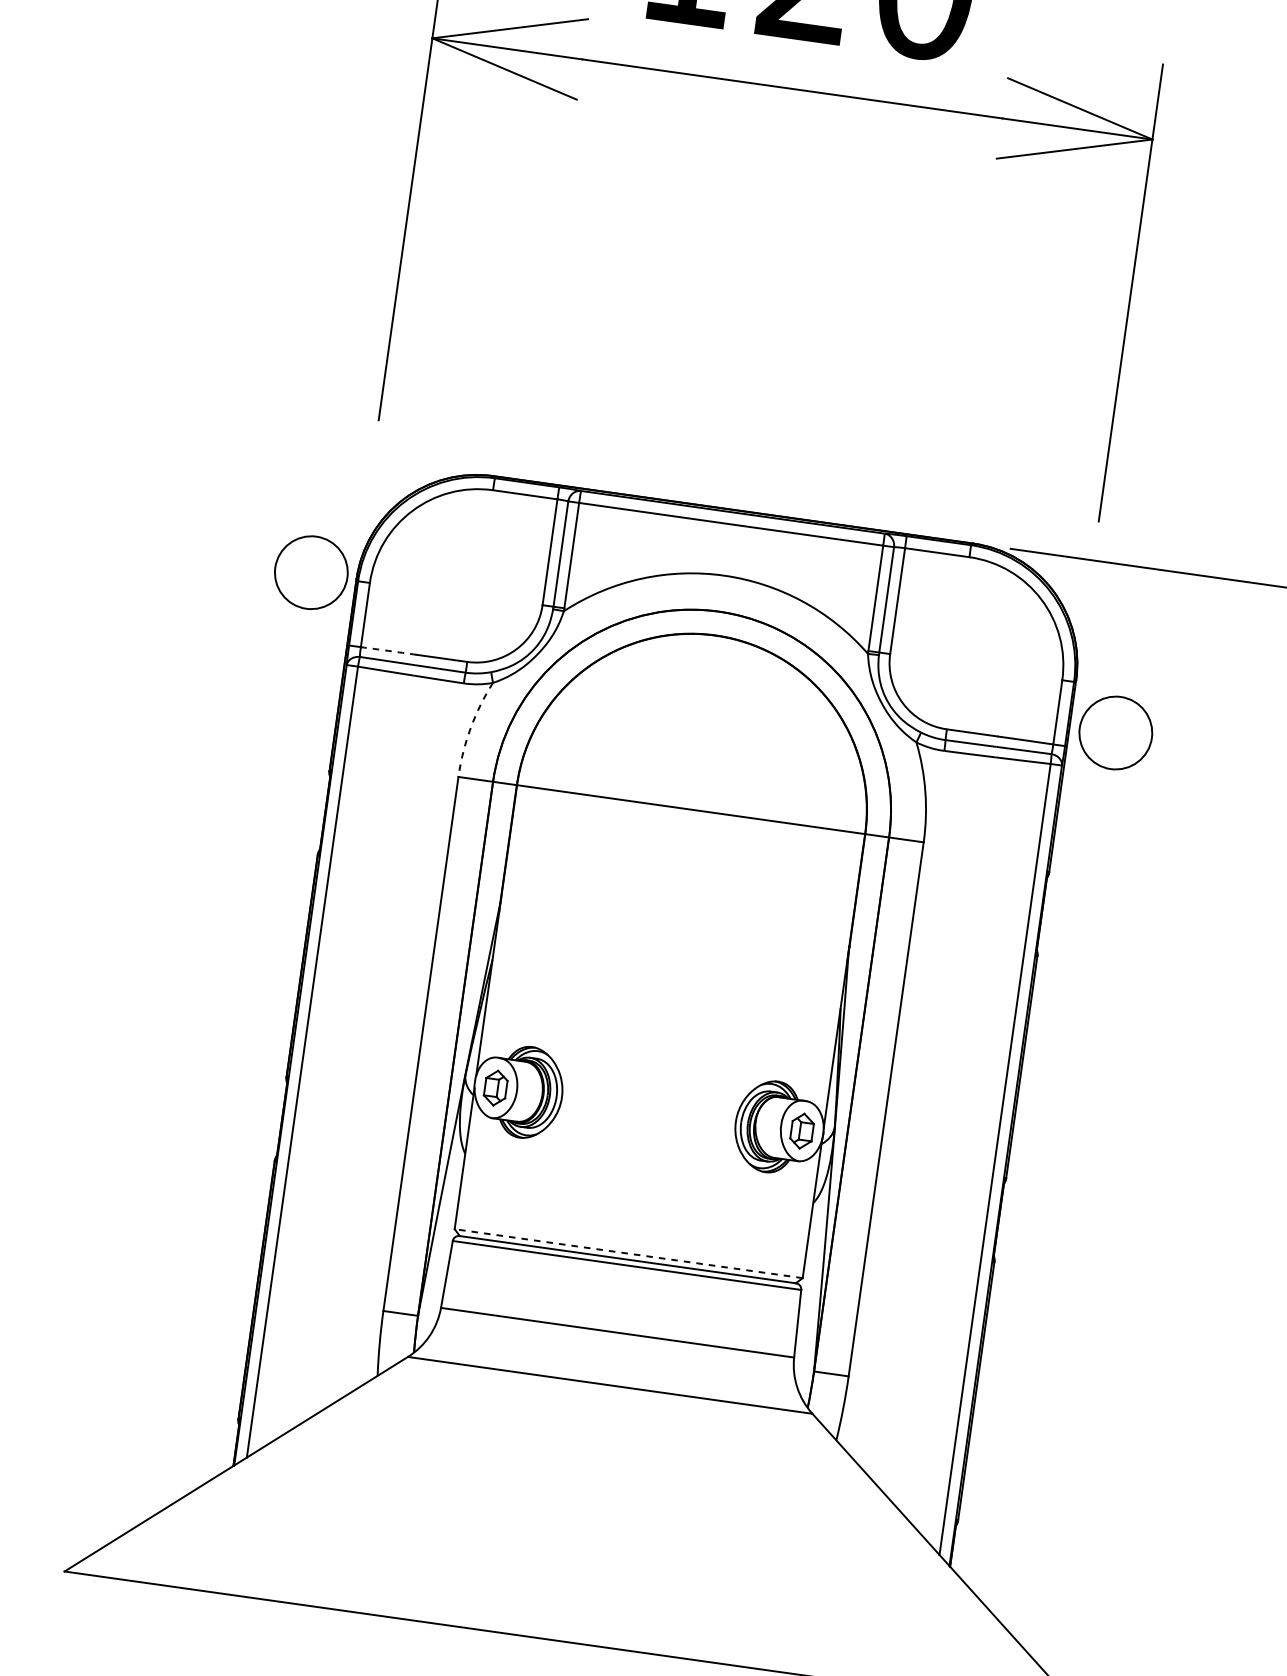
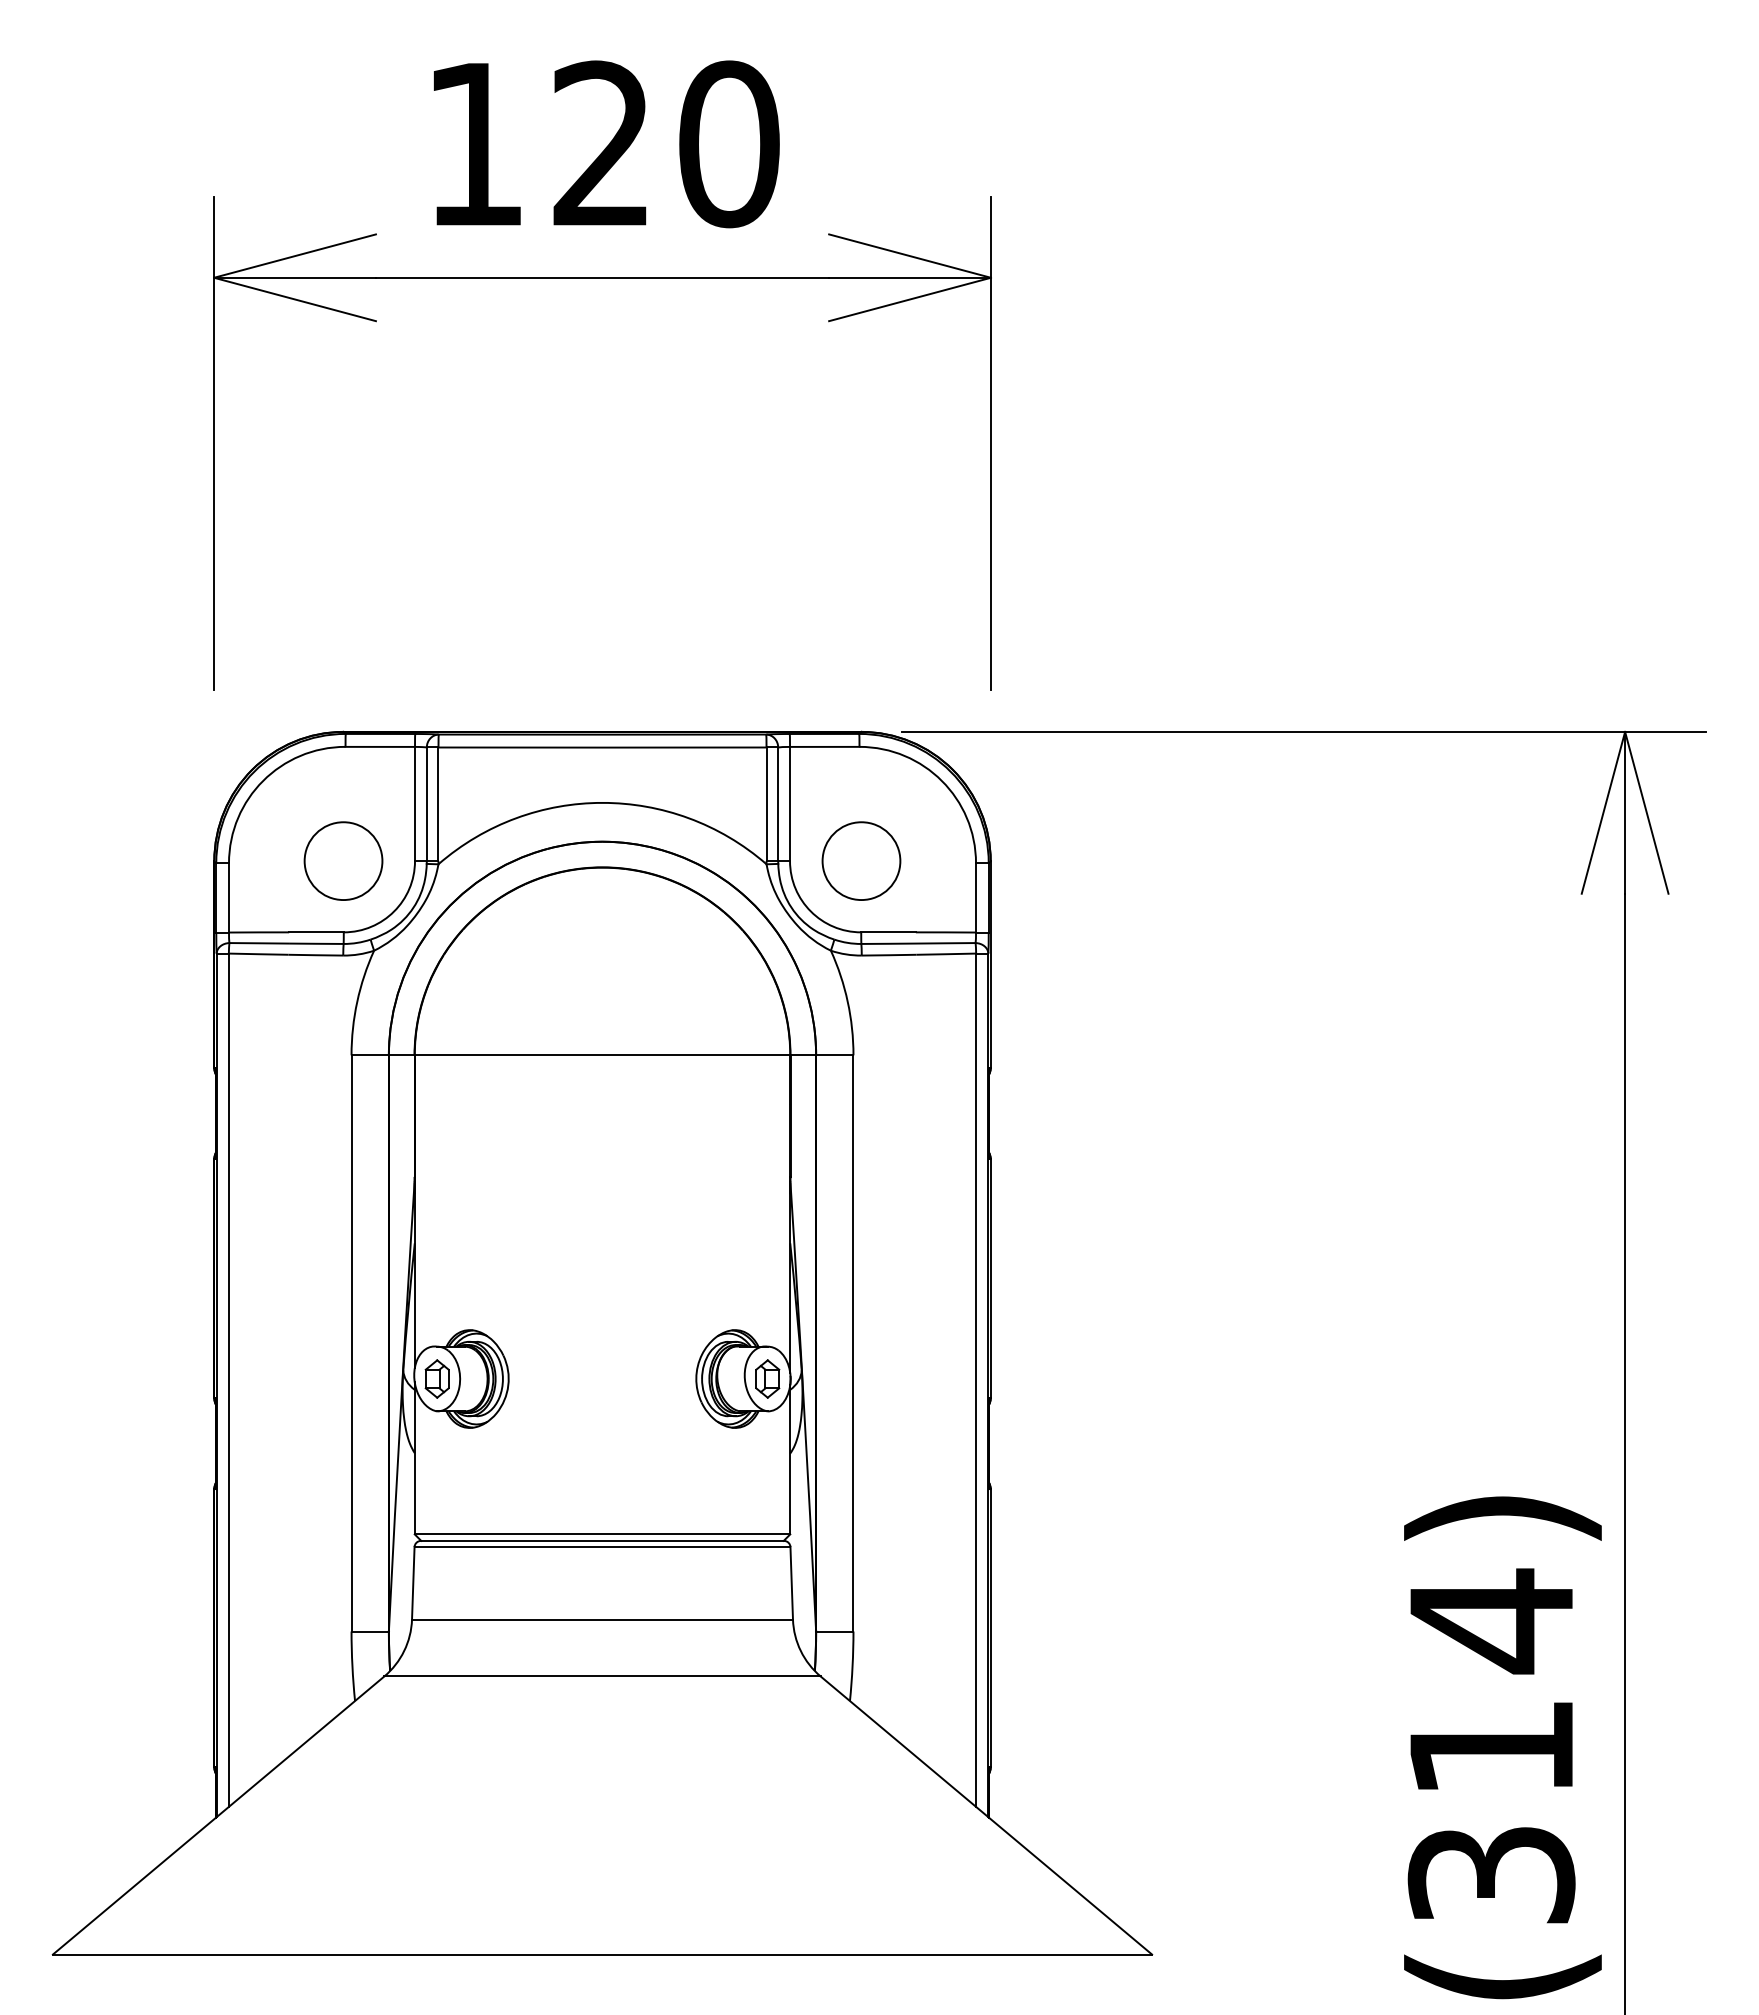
circle: (311, 572) -> (343, 860), moved
arc: (389, 651) -> (259, 932), dashed -> solid
arc: (471, 727) -> (357, 1001), dashed -> solid
circle: (1115, 732) -> (861, 860), moved
line: (628, 1253) -> (602, 1534), dashed -> solid

